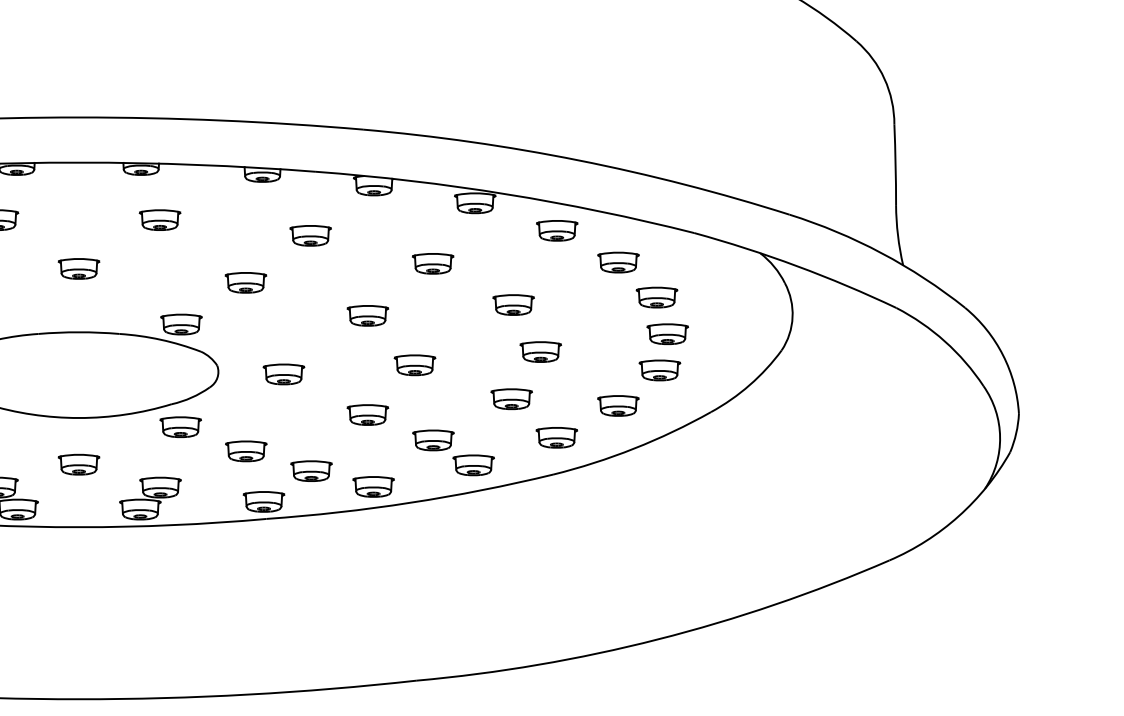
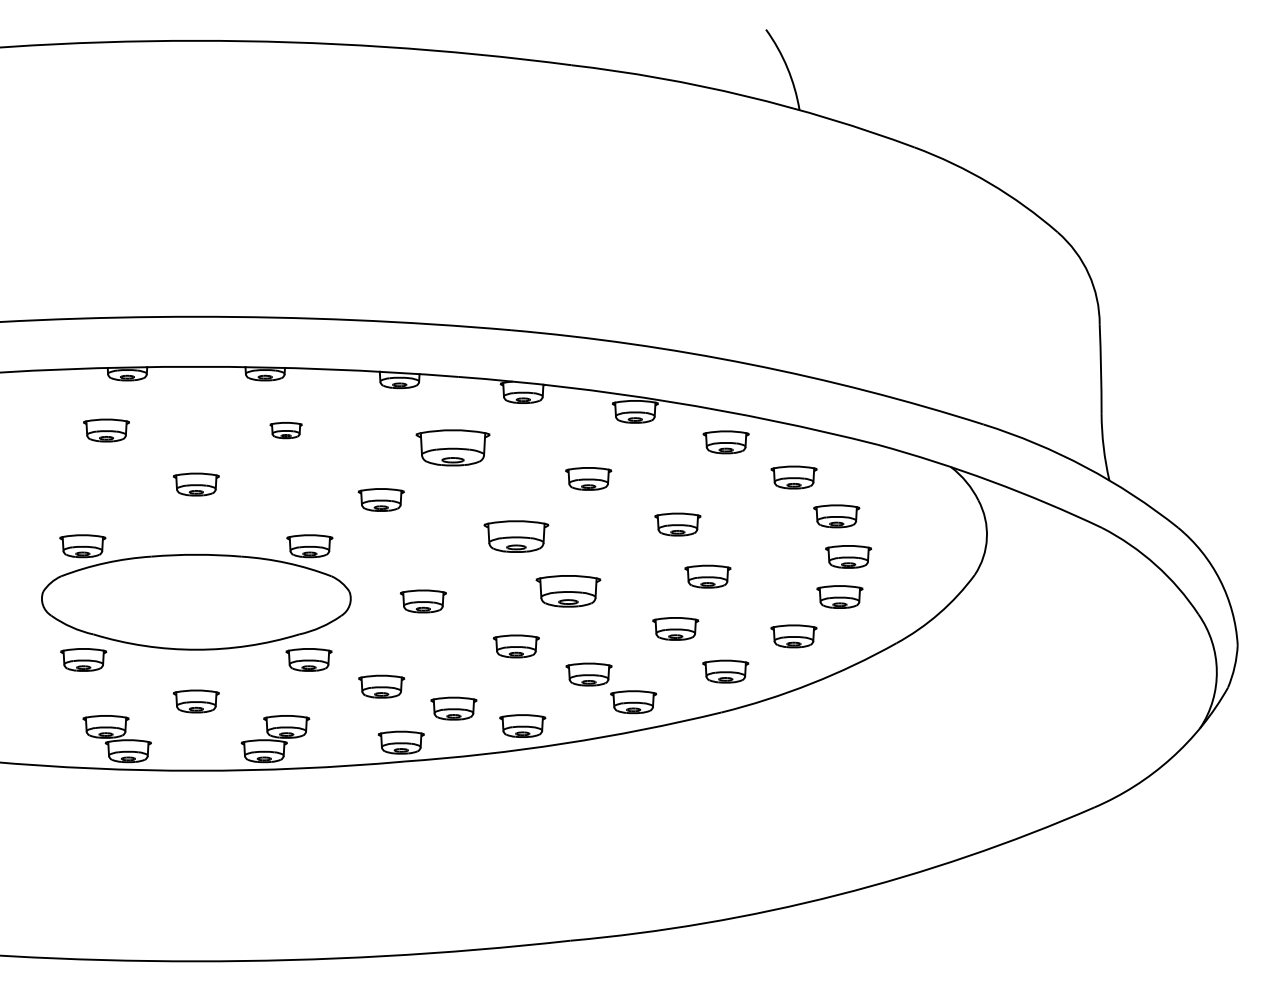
part: (159, 220) -> (285, 430), size x0.7
part: (310, 235) -> (452, 447), size x1.6
part: (367, 315) -> (516, 536), size x1.4
part: (414, 365) -> (568, 591), size x1.4

